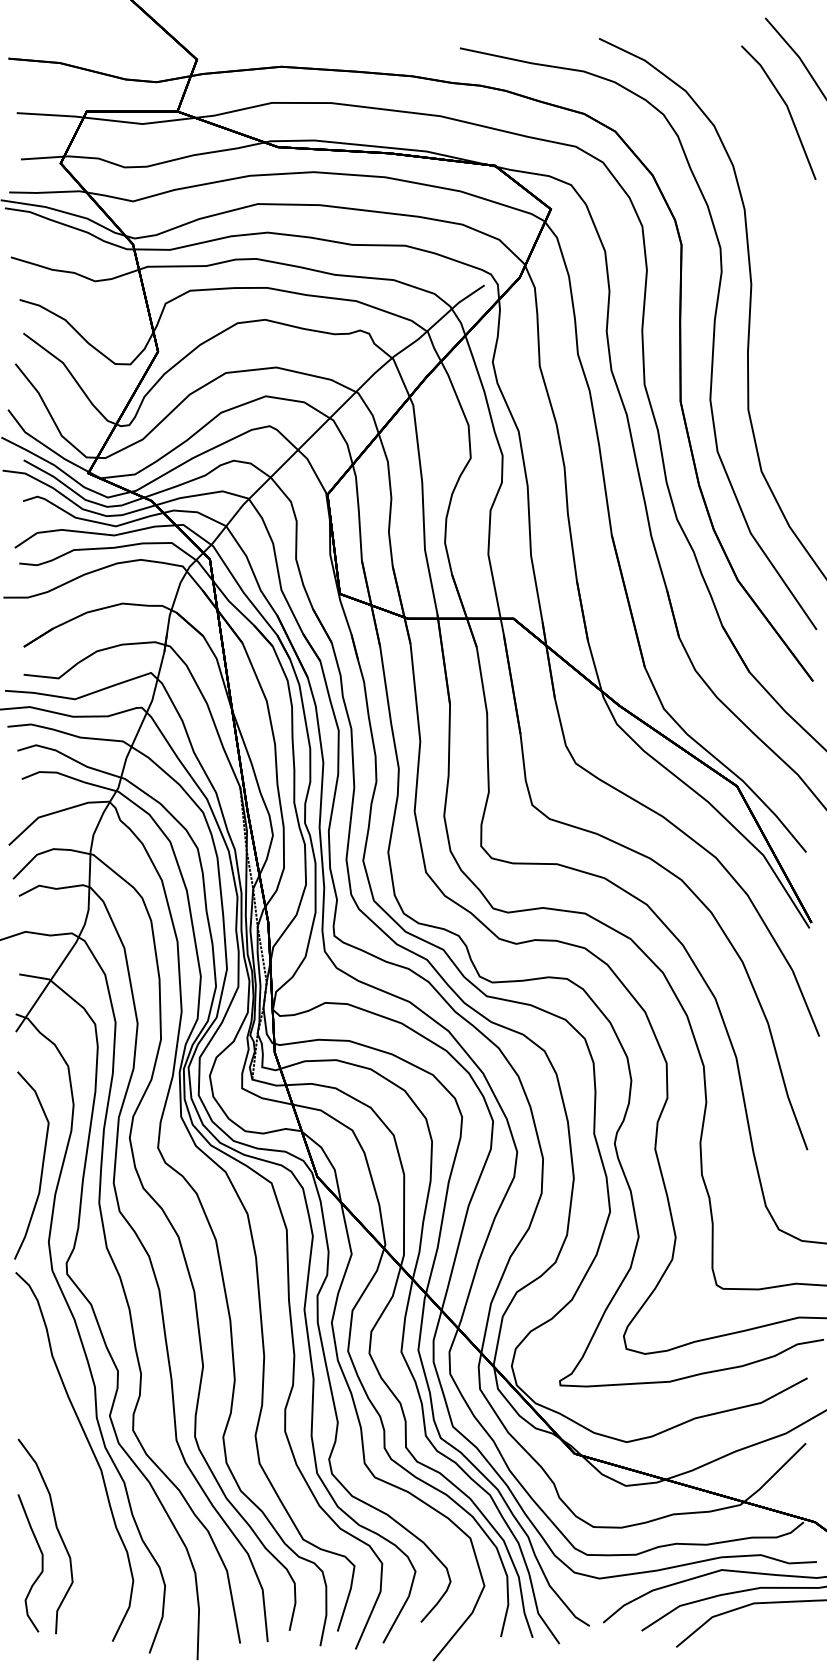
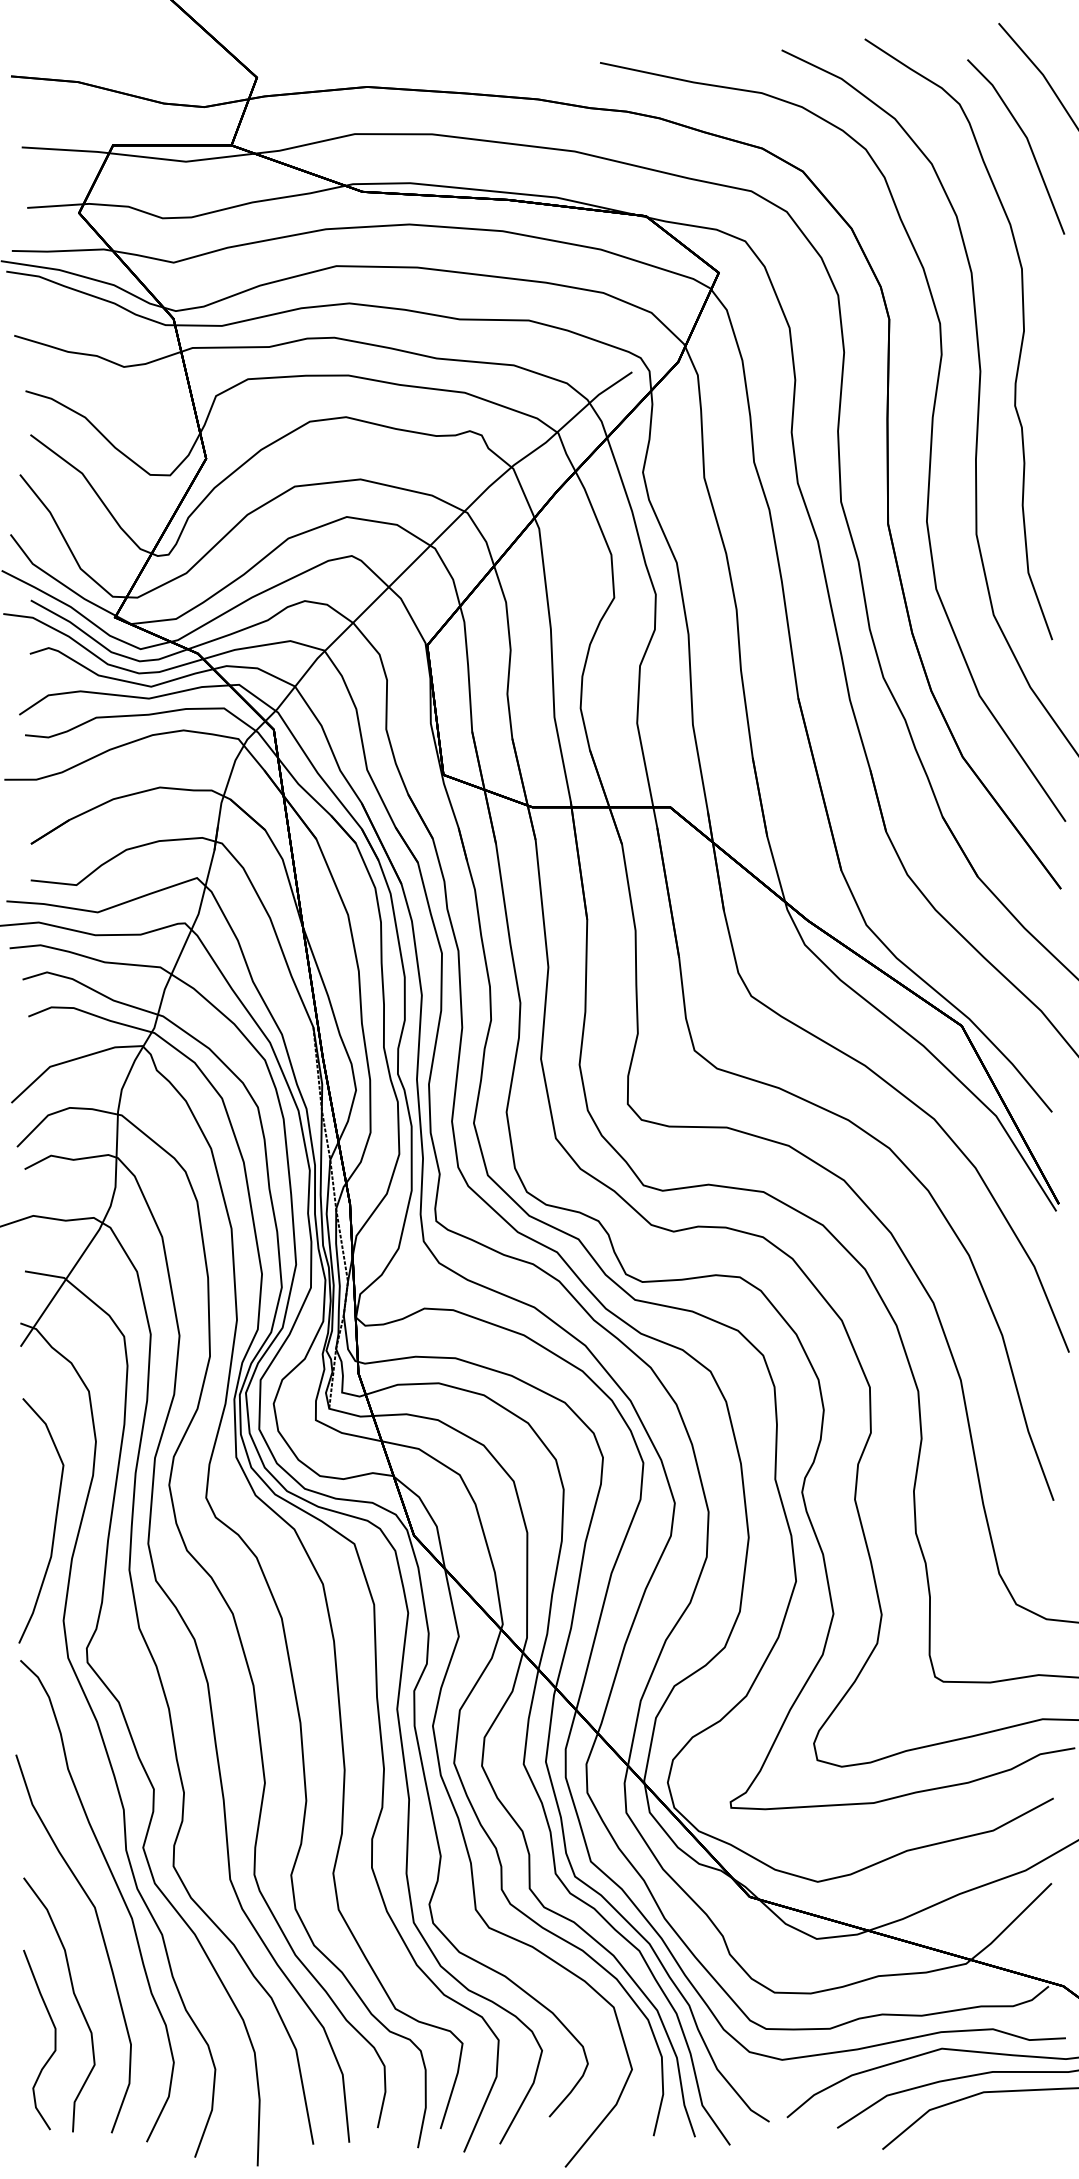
part: (781, 266) -> (1019, 347), added
part: (77, 1483) -> (101, 1935), added

